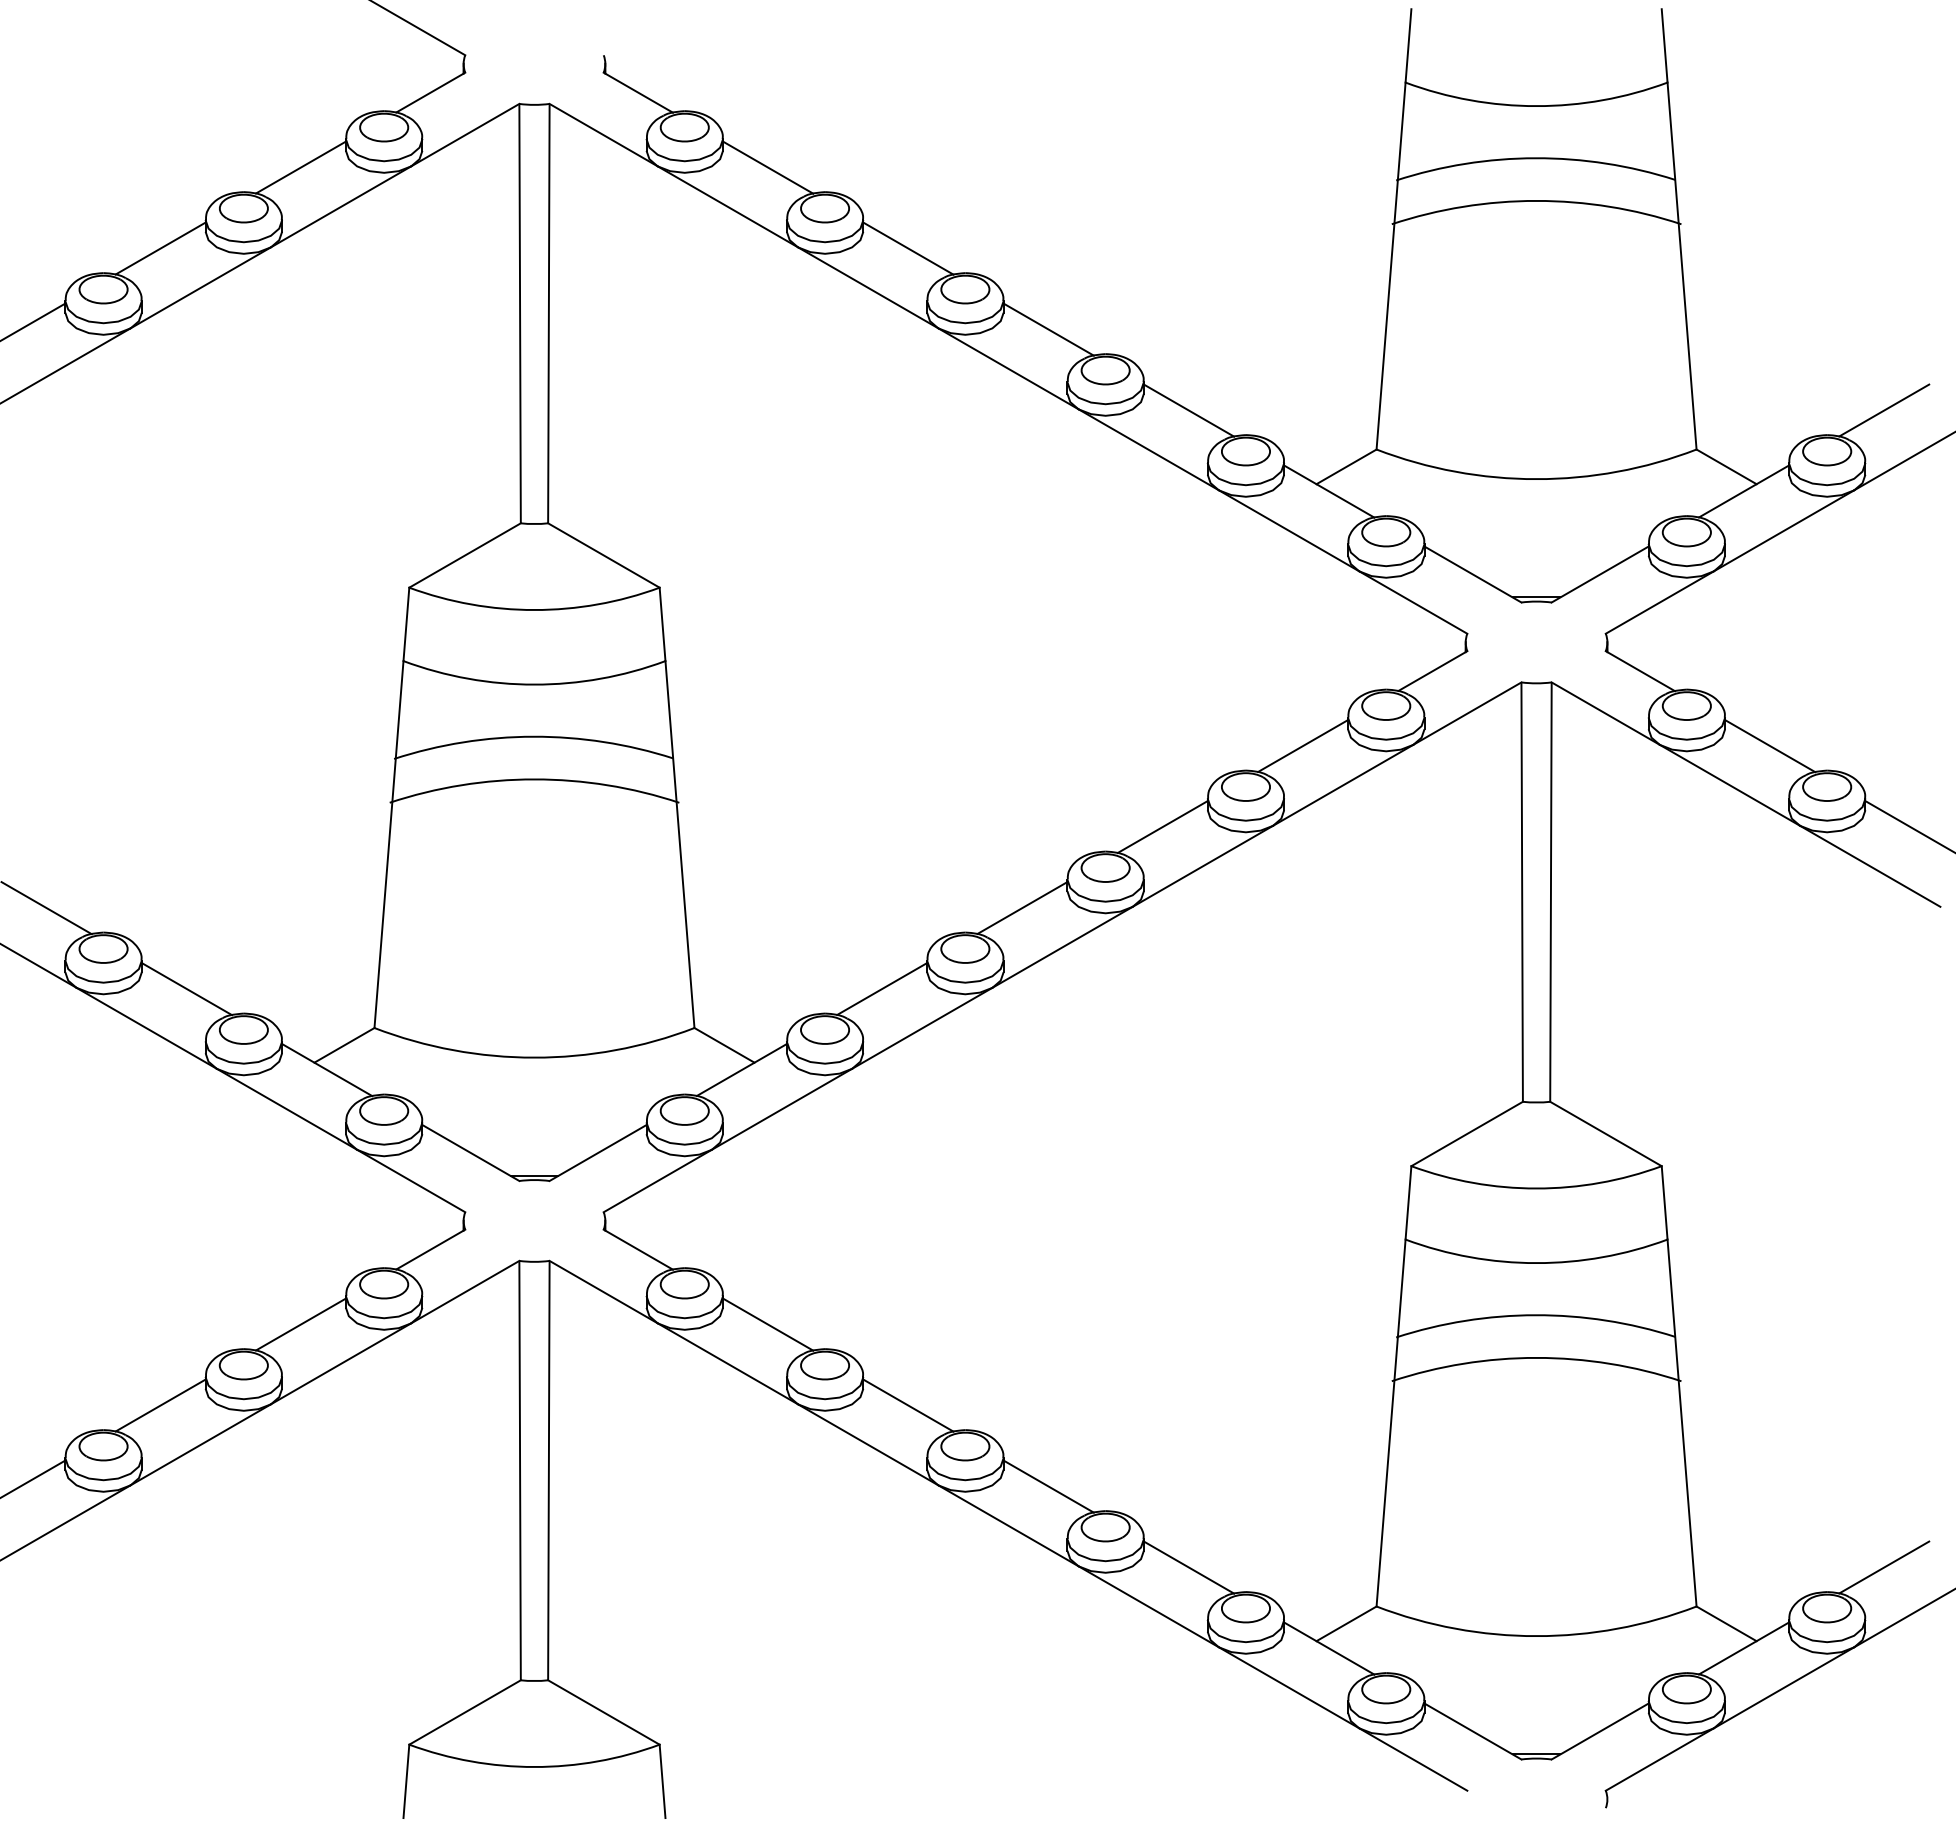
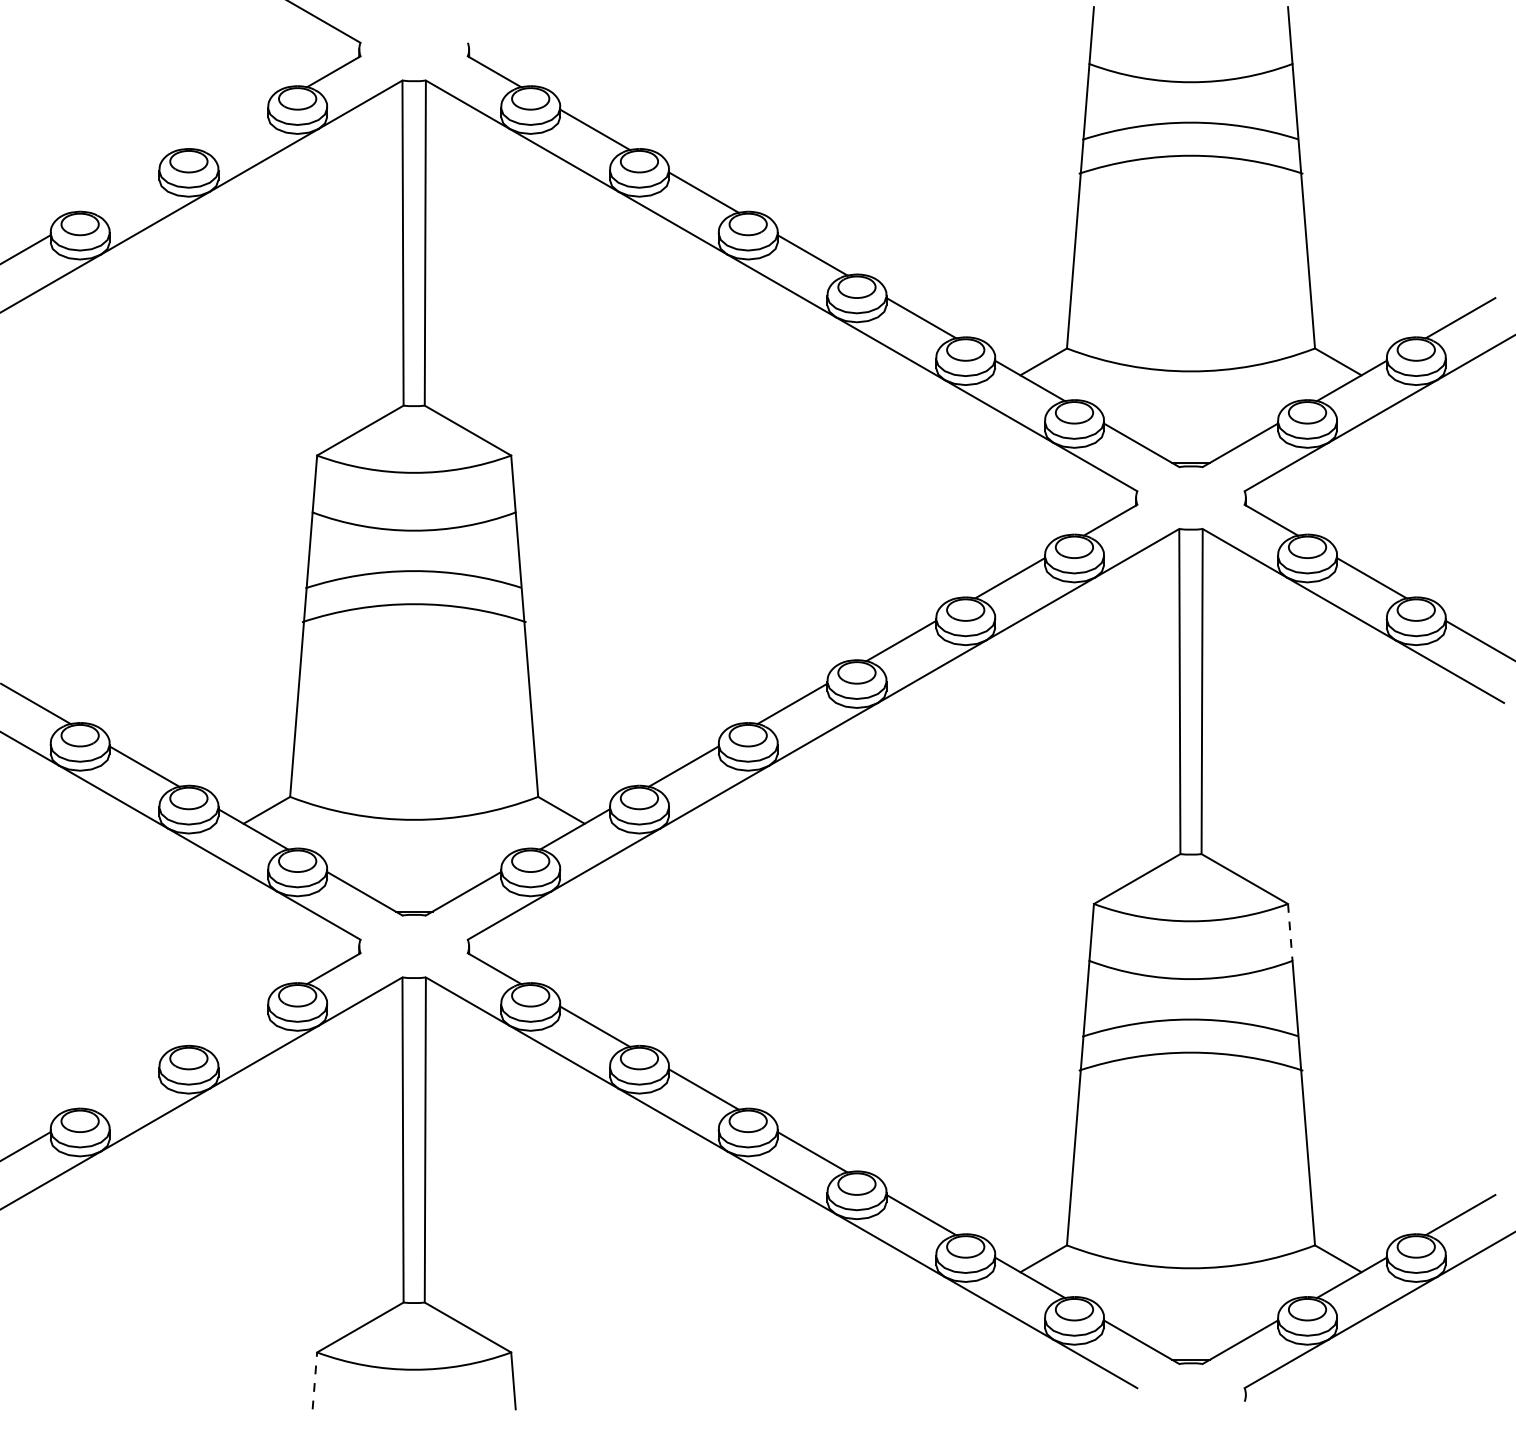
line: (300, 167) -> (232, 129), removed
line: (160, 248) -> (124, 192), removed
line: (1664, 1202) -> (1290, 932), solid -> dashed
line: (300, 1324) -> (232, 1026), removed
line: (160, 1405) -> (124, 1089), removed
line: (406, 1781) -> (314, 1381), solid -> dashed

